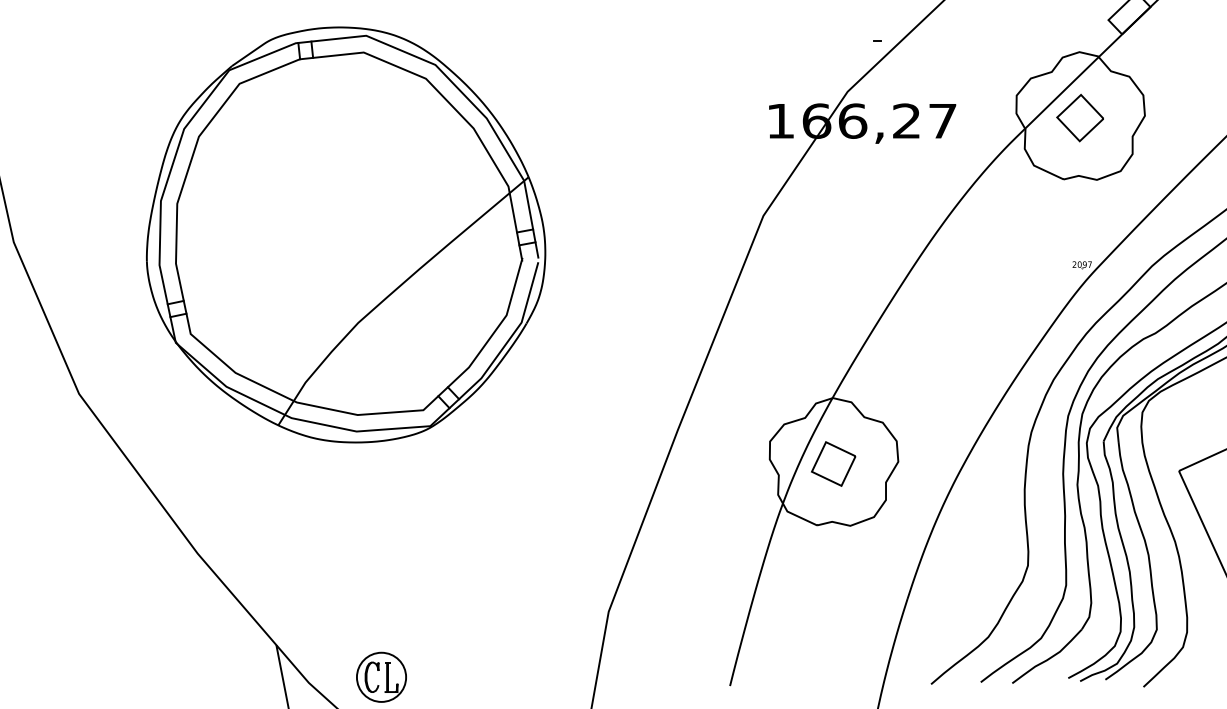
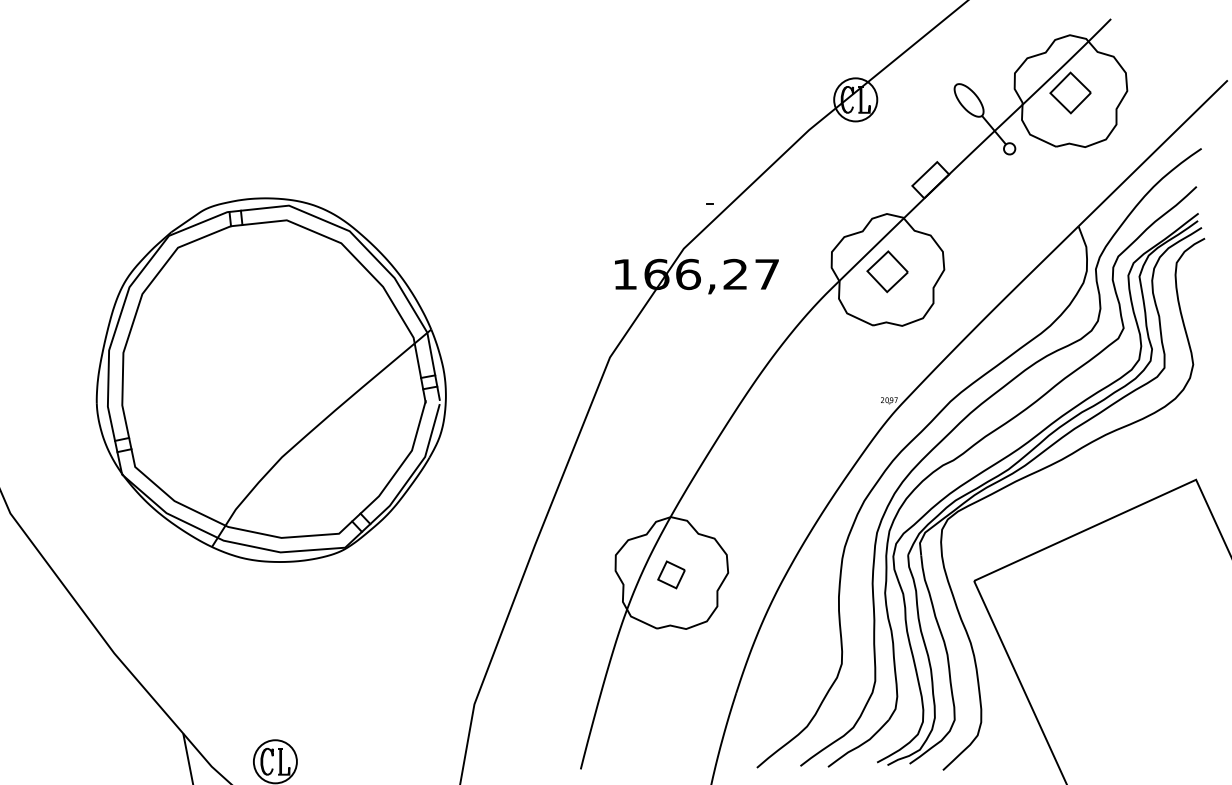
part: (345, 234) -> (270, 379), moved
part: (833, 463) -> (671, 574), size x0.7

